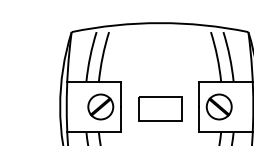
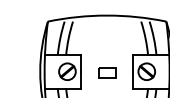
part: (160, 108) -> (107, 72), size x0.6

